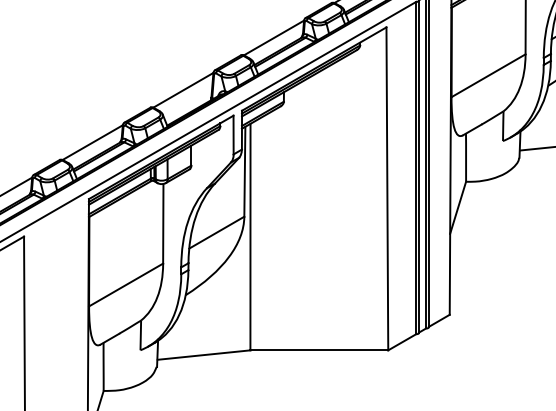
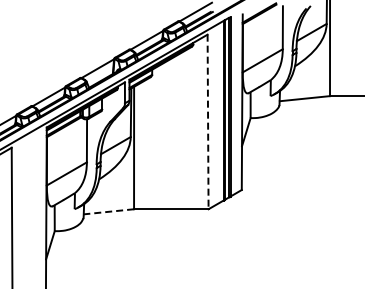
line: (388, 189) -> (208, 122), solid -> dashed
line: (203, 354) -> (108, 211), solid -> dashed

